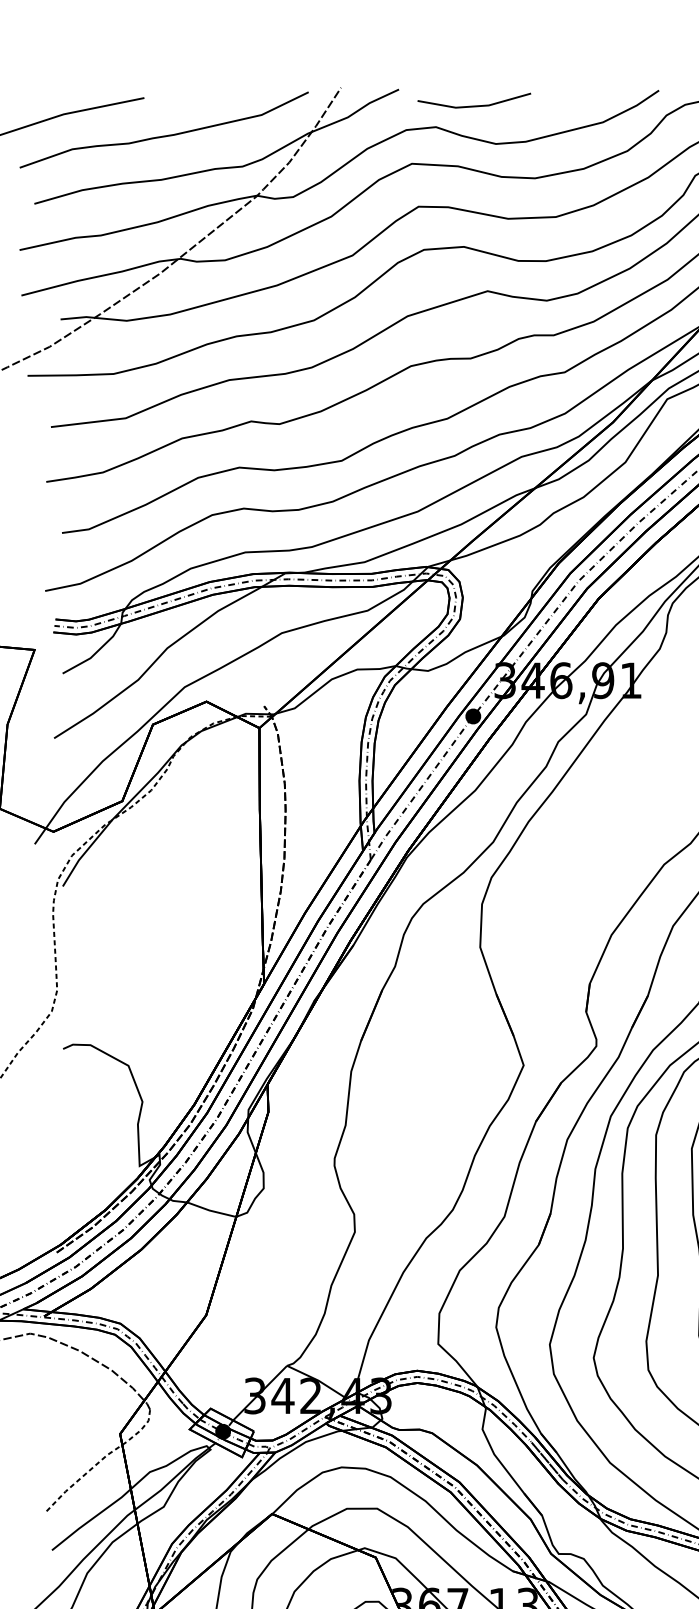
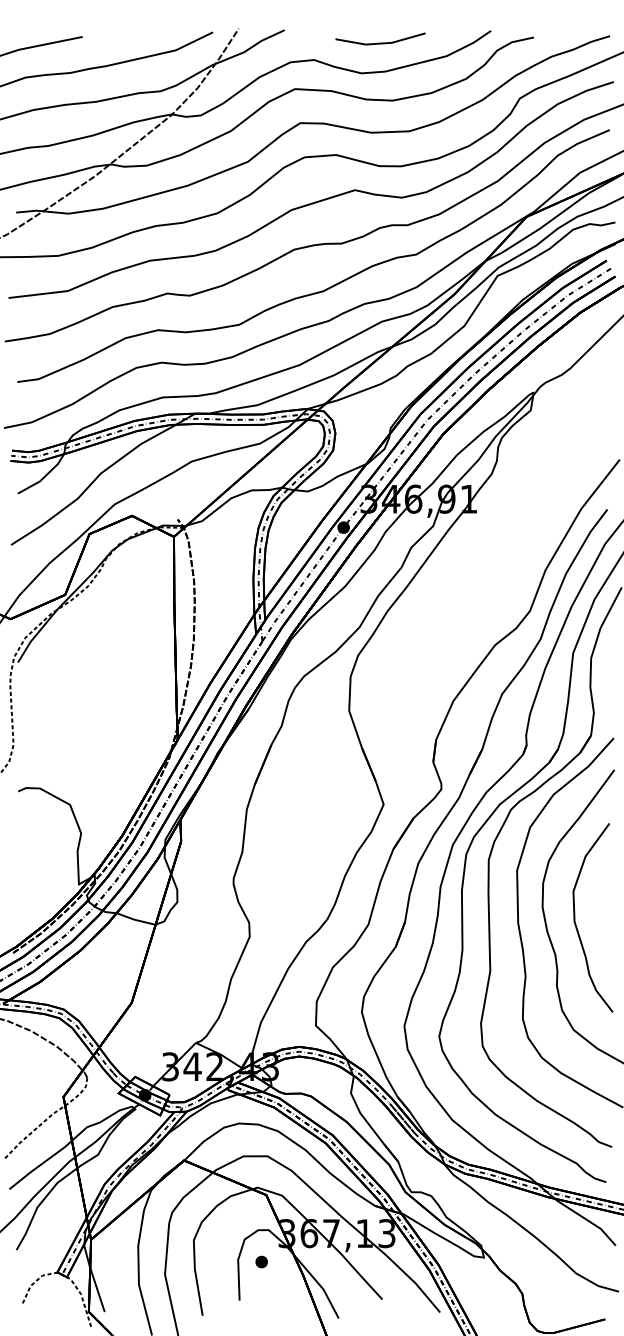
line: (474, 105) -> (380, 42), moved

